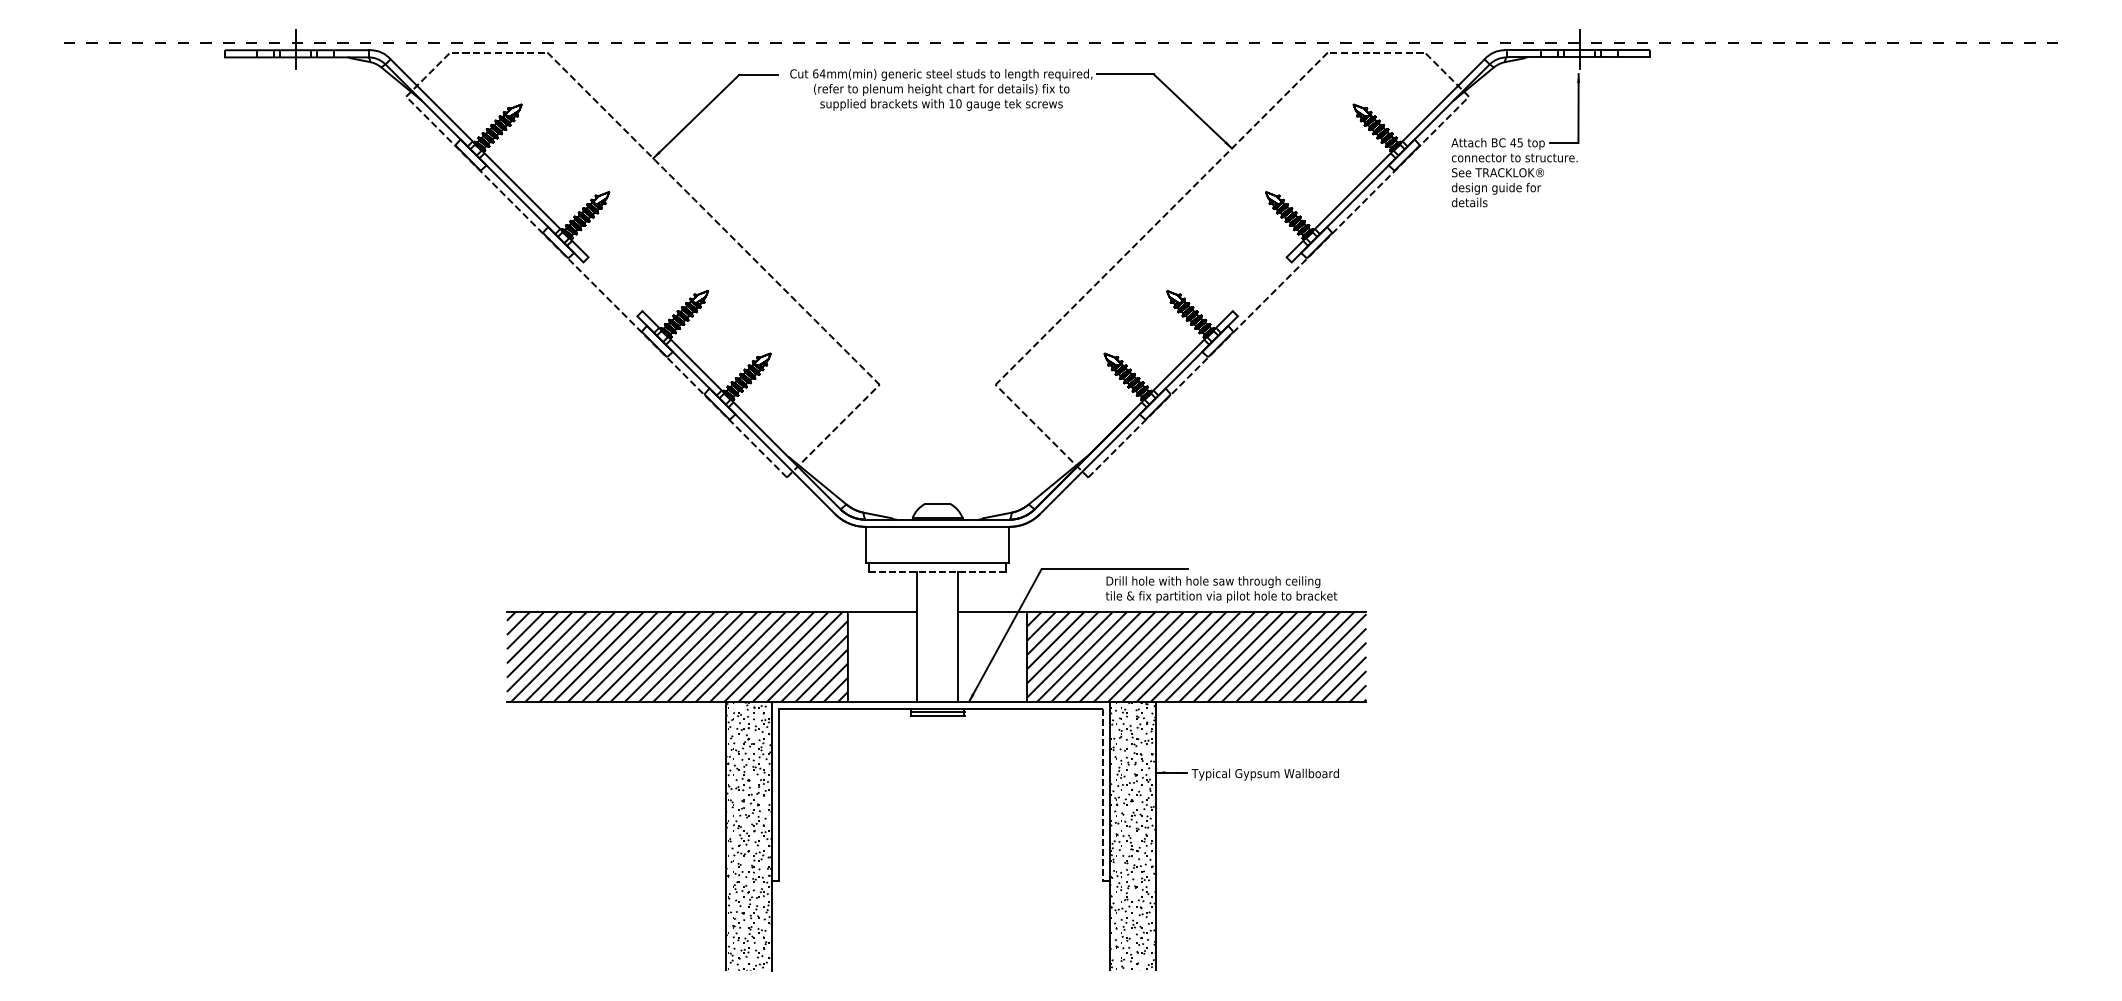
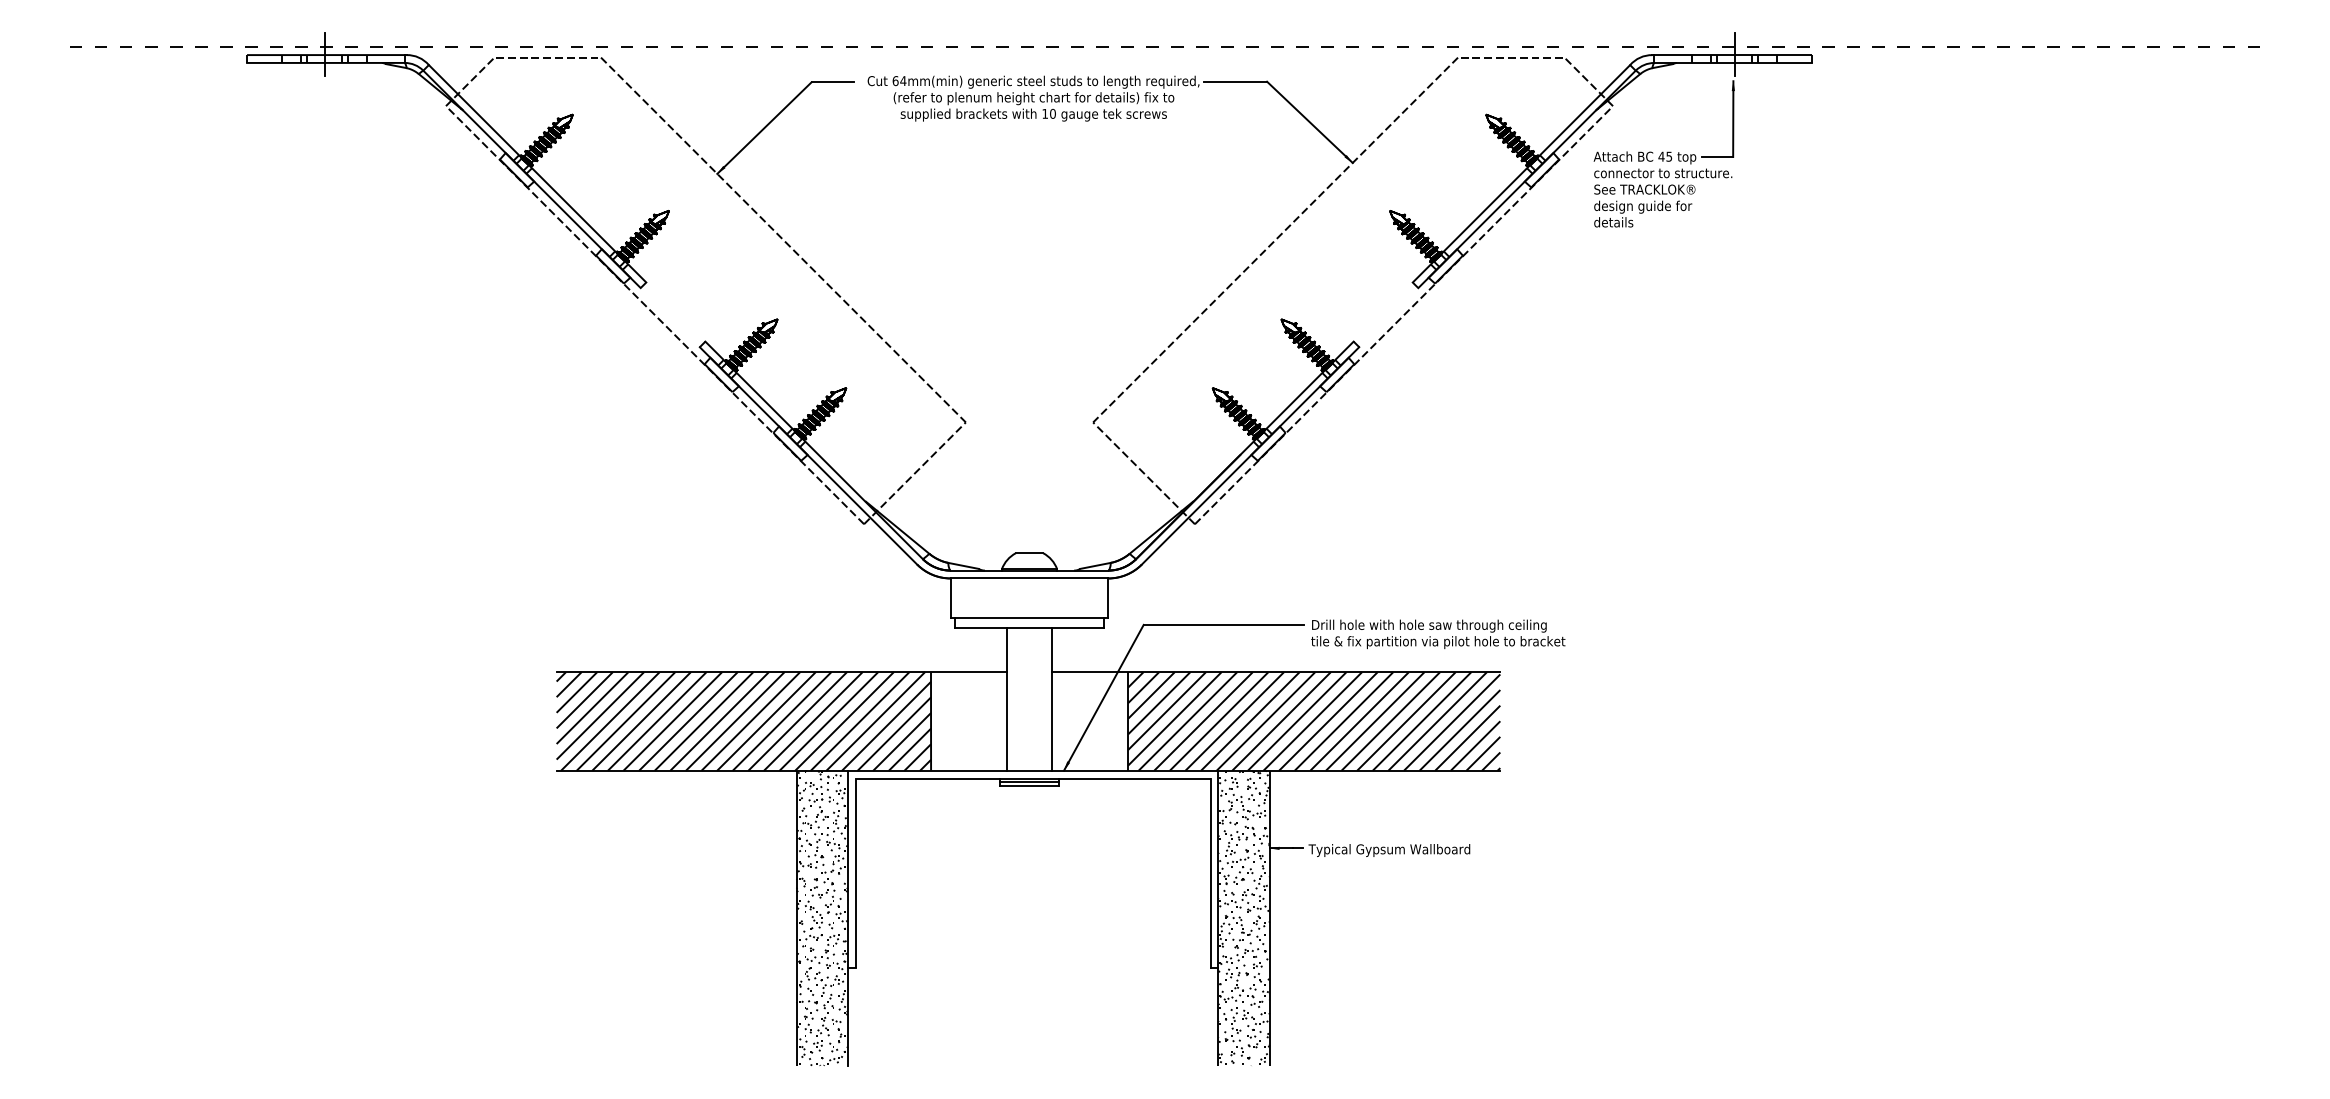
line: (937, 572) -> (1029, 628), dashed -> solid
text: (1221, 589) -> (1438, 634), moved
line: (1102, 795) -> (1210, 873), dashed -> solid

